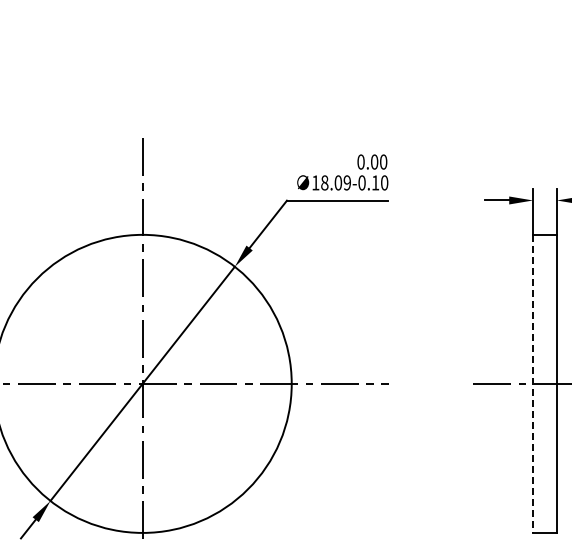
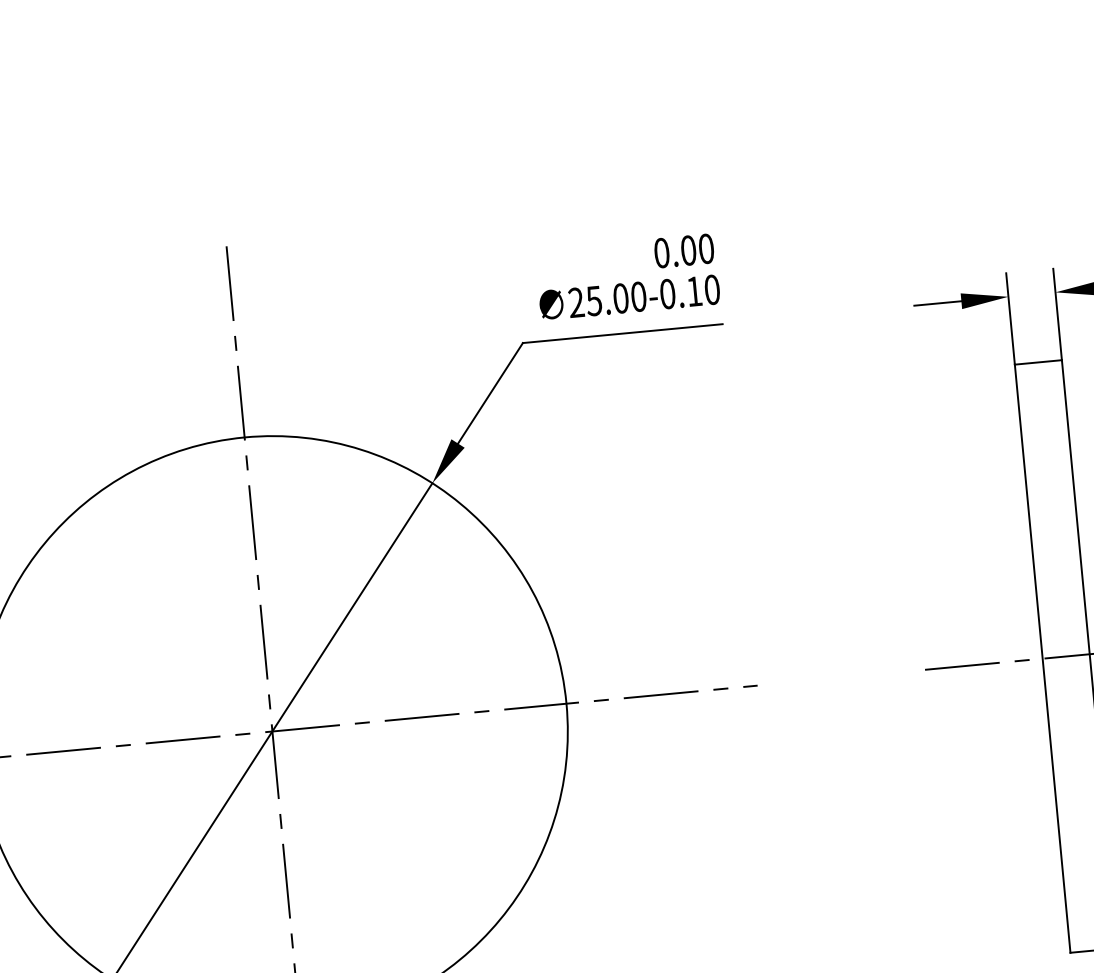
text: (331, 182) -> (607, 298), 18.09 -> 25.00
line: (533, 384) -> (1043, 659), dashed -> solid

